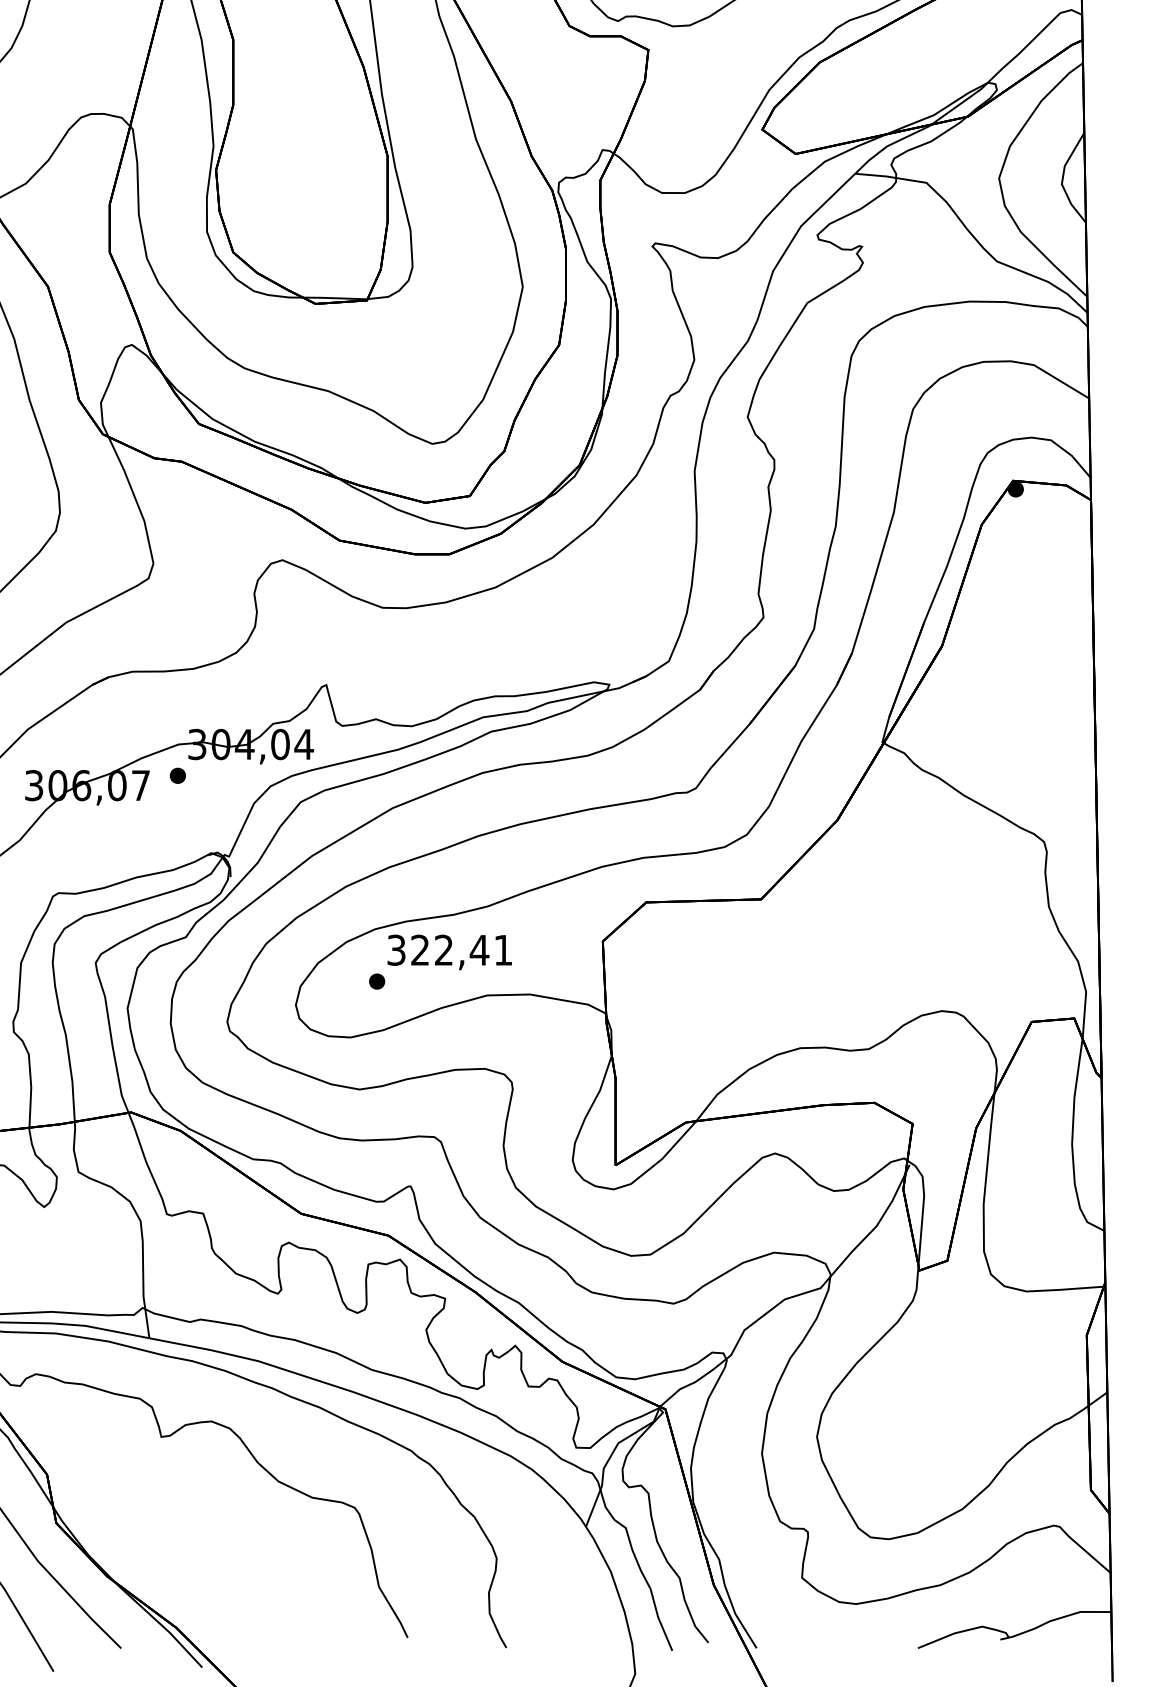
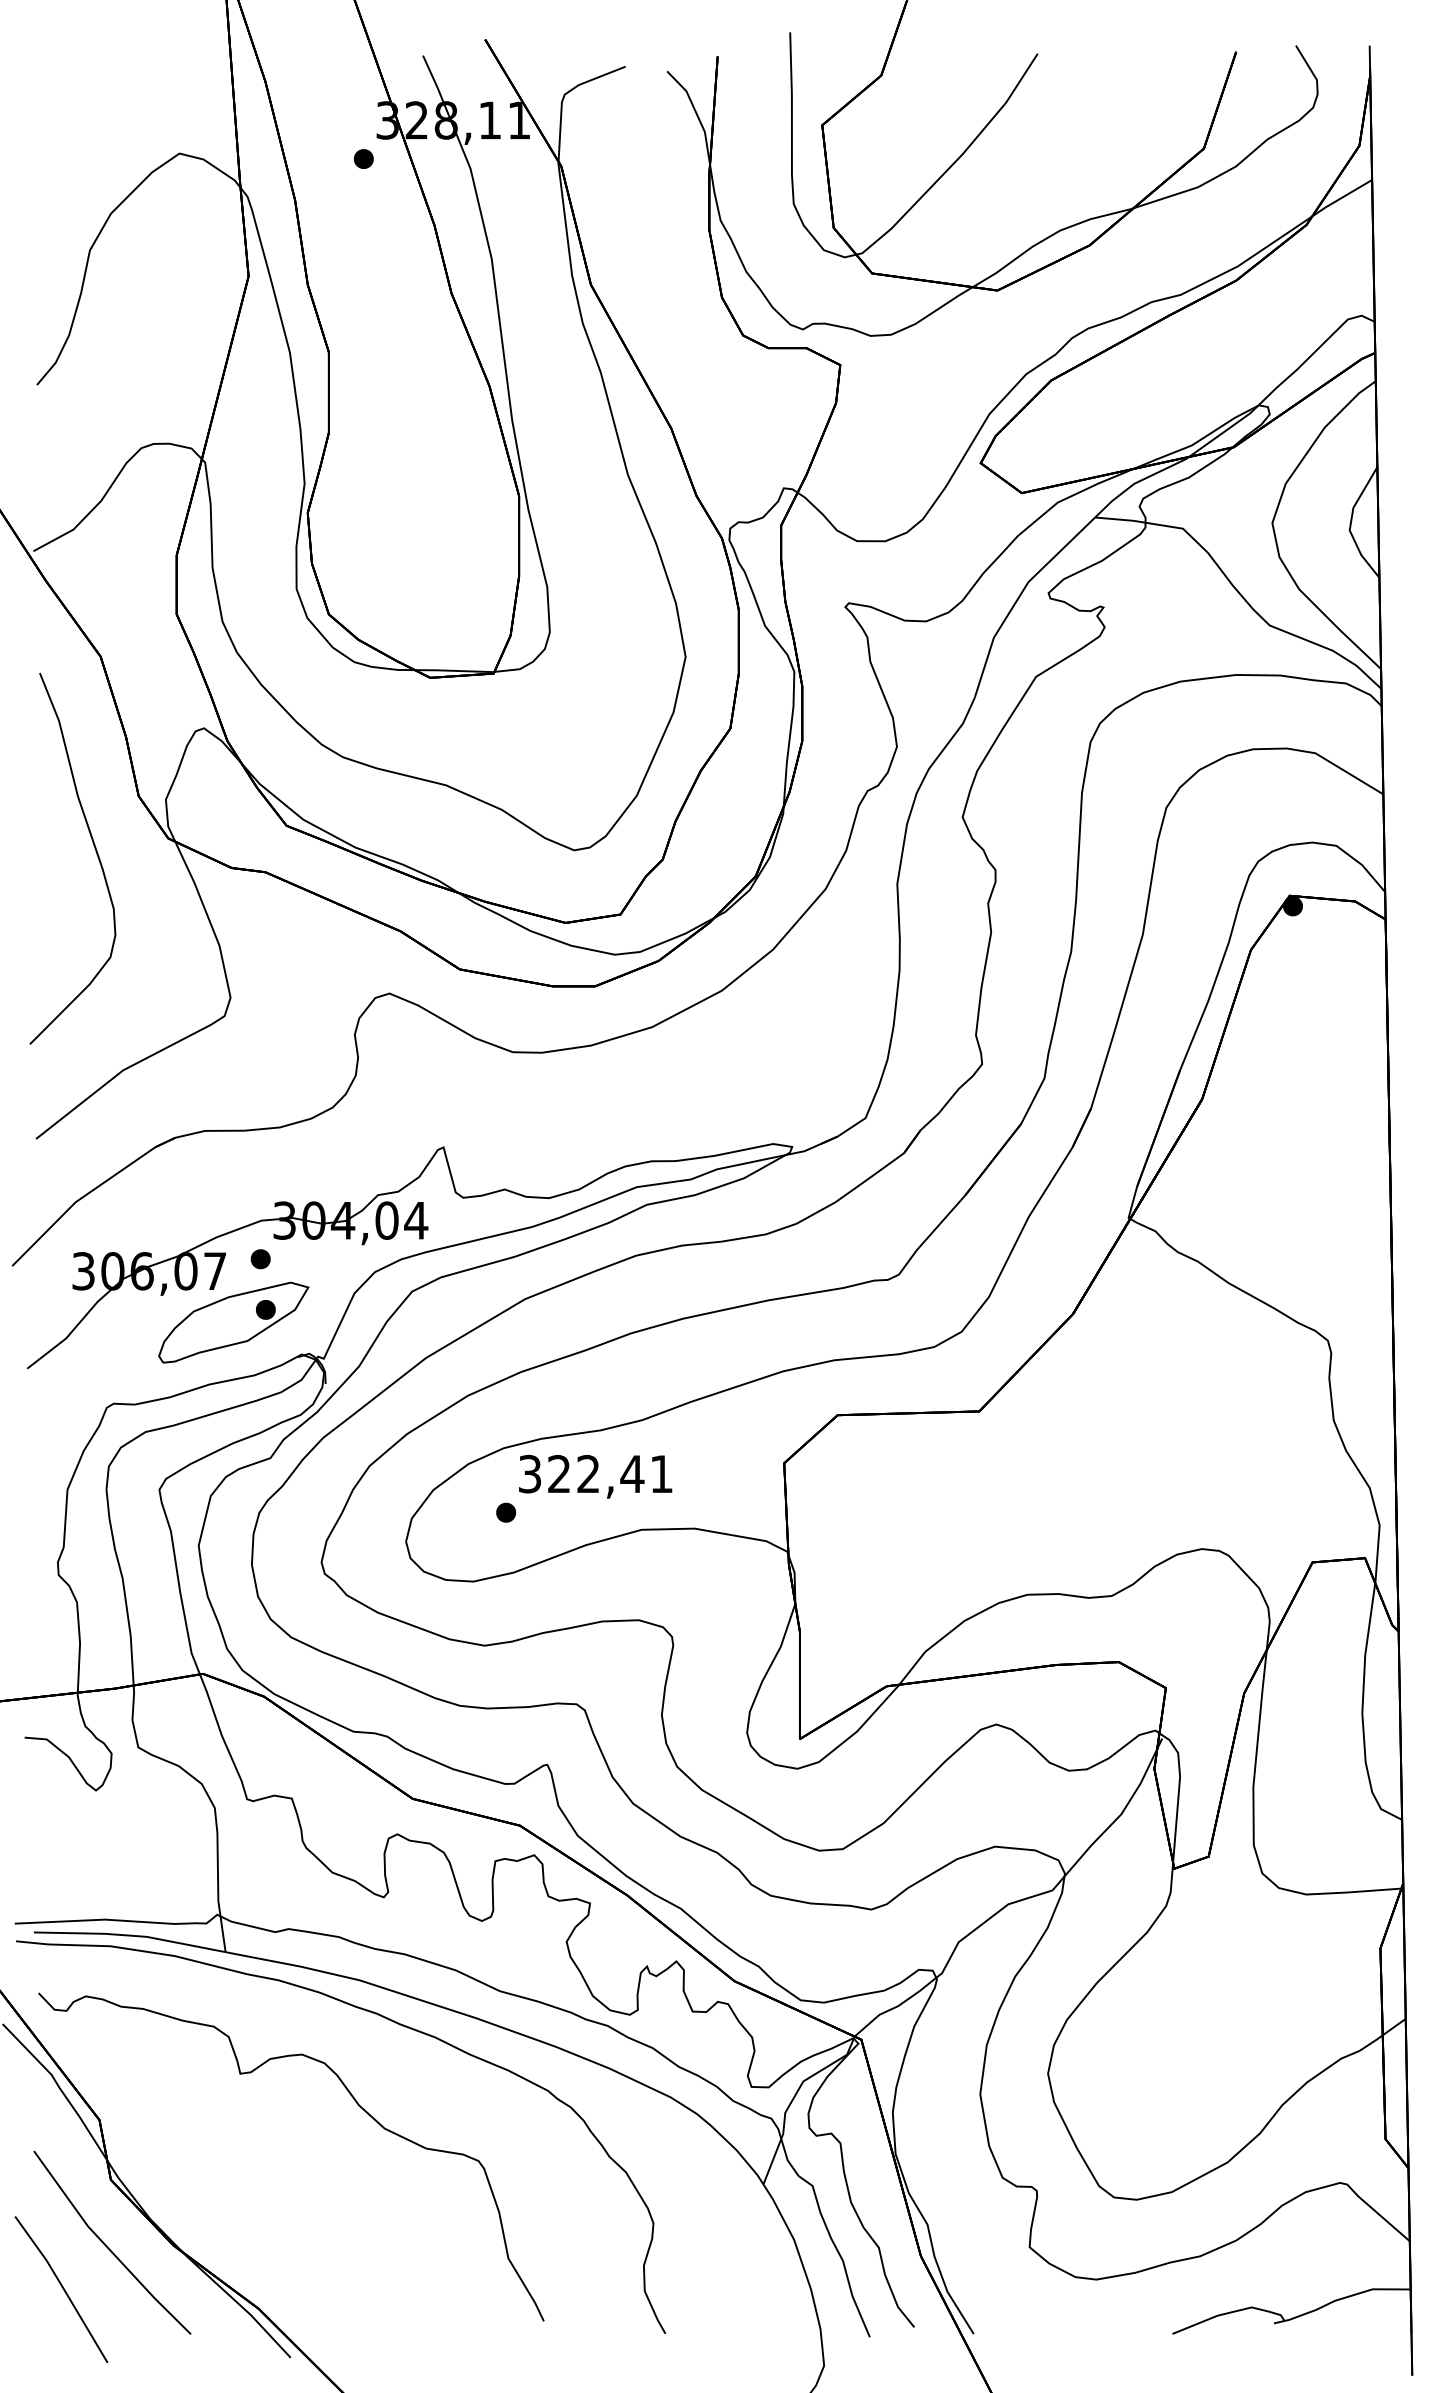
part: (155, 827) -> (233, 1322), added

